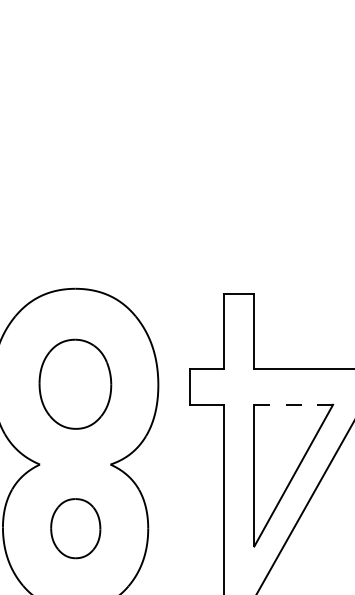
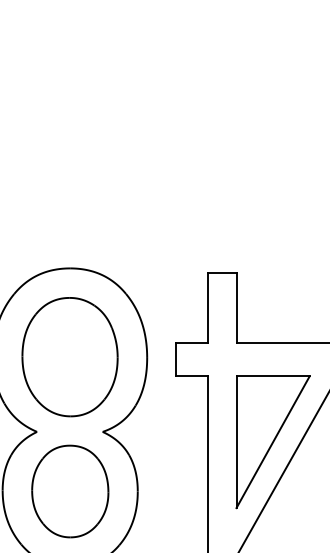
part: (74, 384) -> (69, 357), size x1.43
line: (294, 405) -> (273, 376), dashed -> solid
part: (75, 528) -> (70, 491), size x1.67

